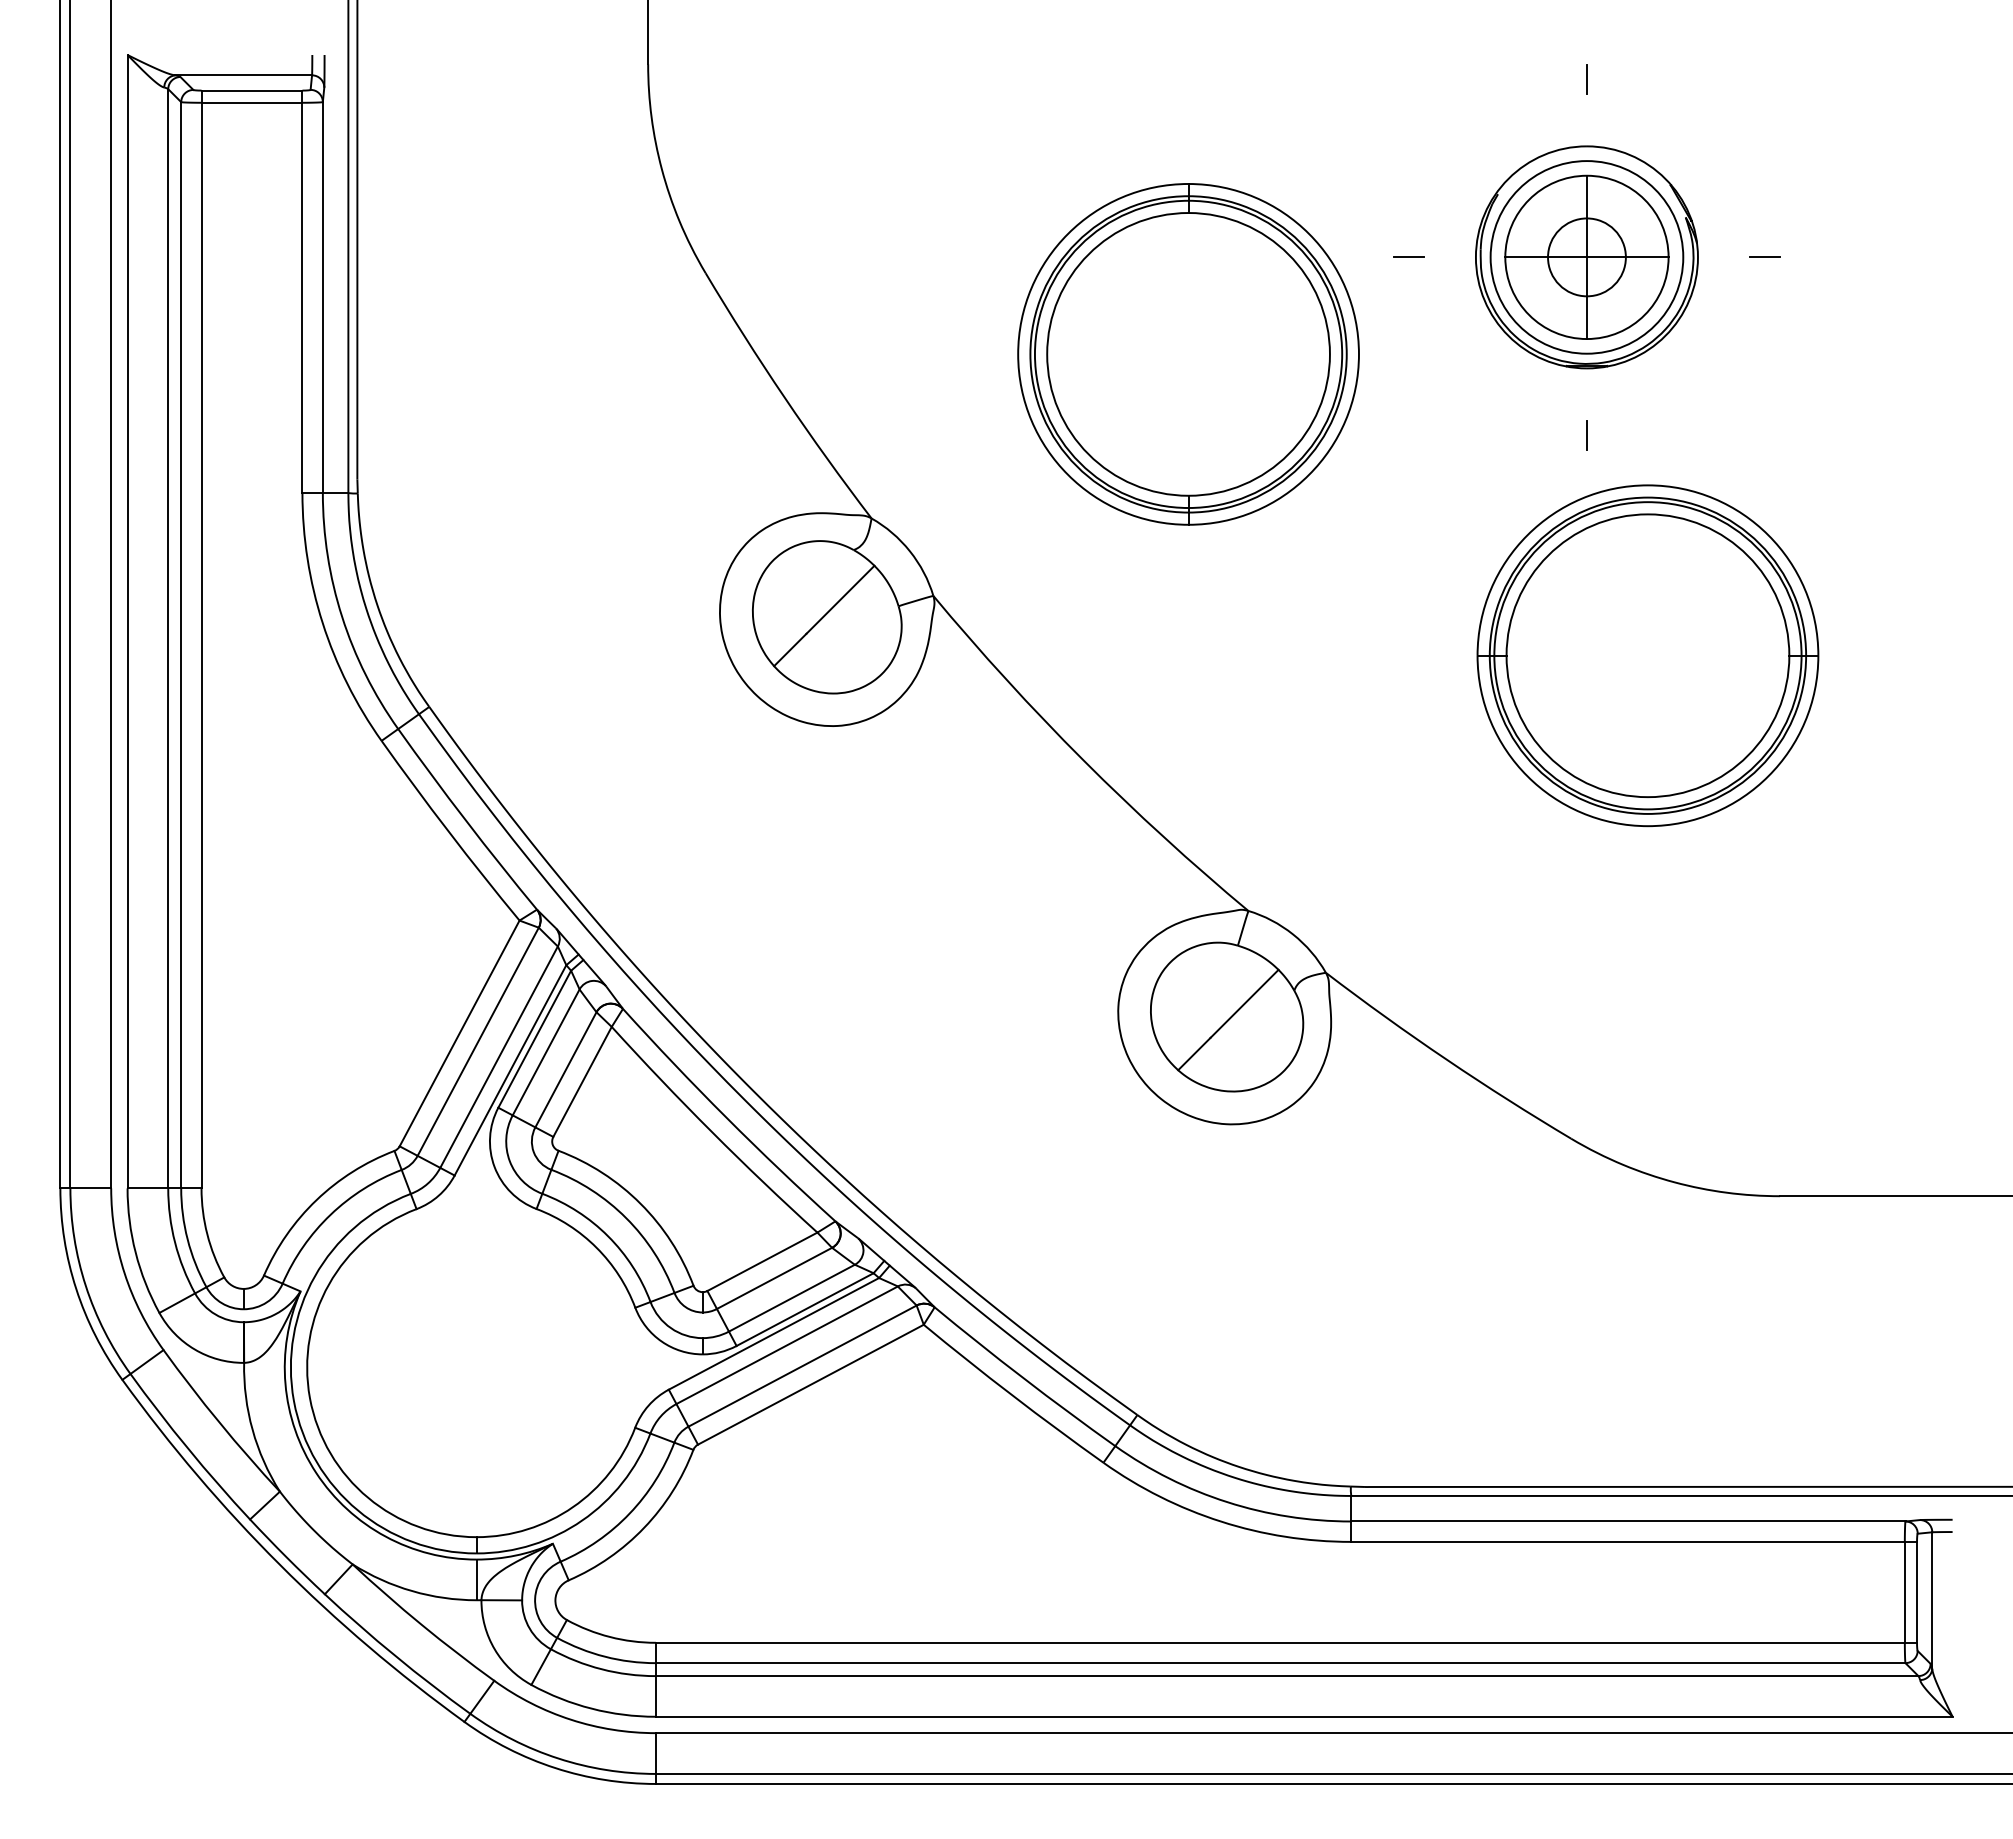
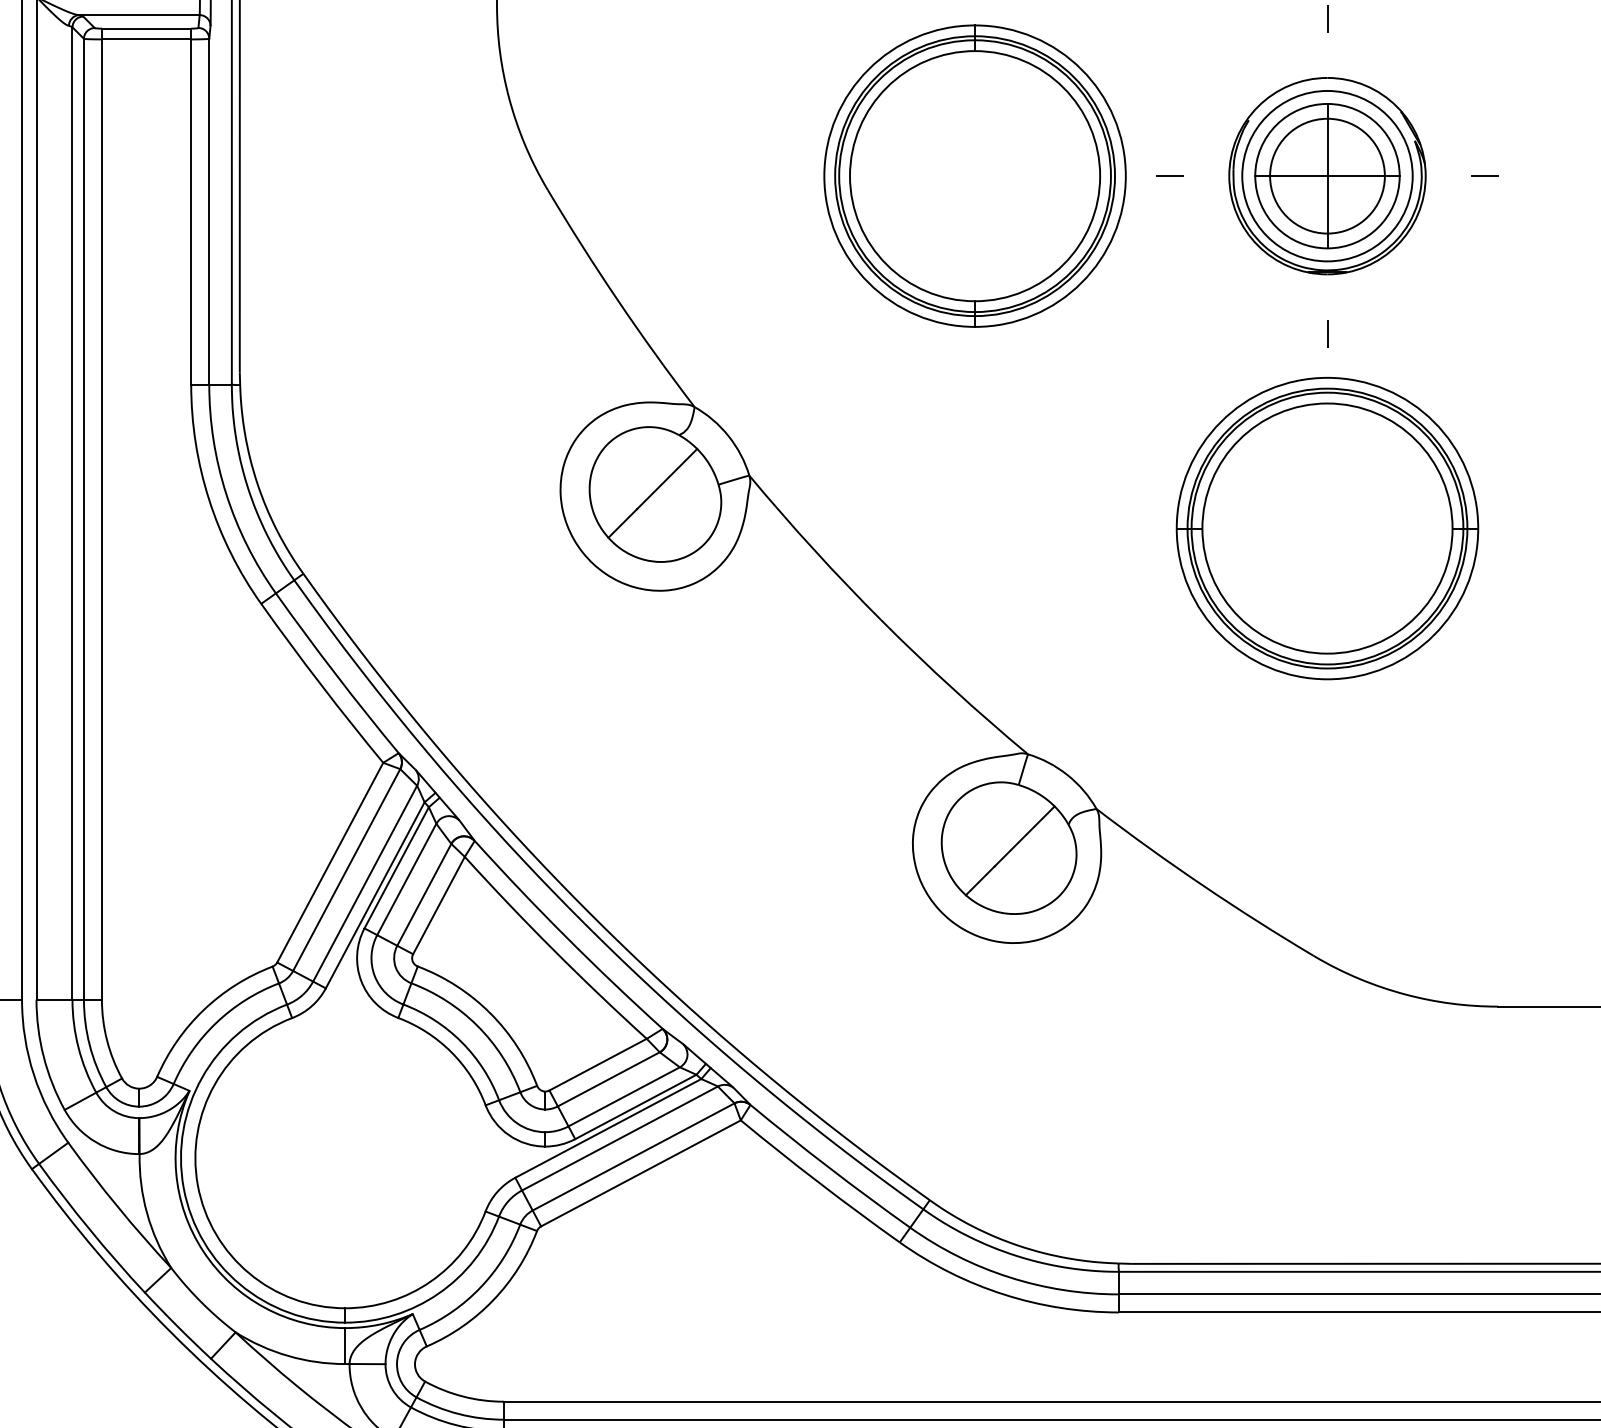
circle: (1586, 257) -> (1327, 176), size x1.67
part: (1188, 354) -> (975, 176), moved
part: (1647, 655) -> (1327, 528), moved

